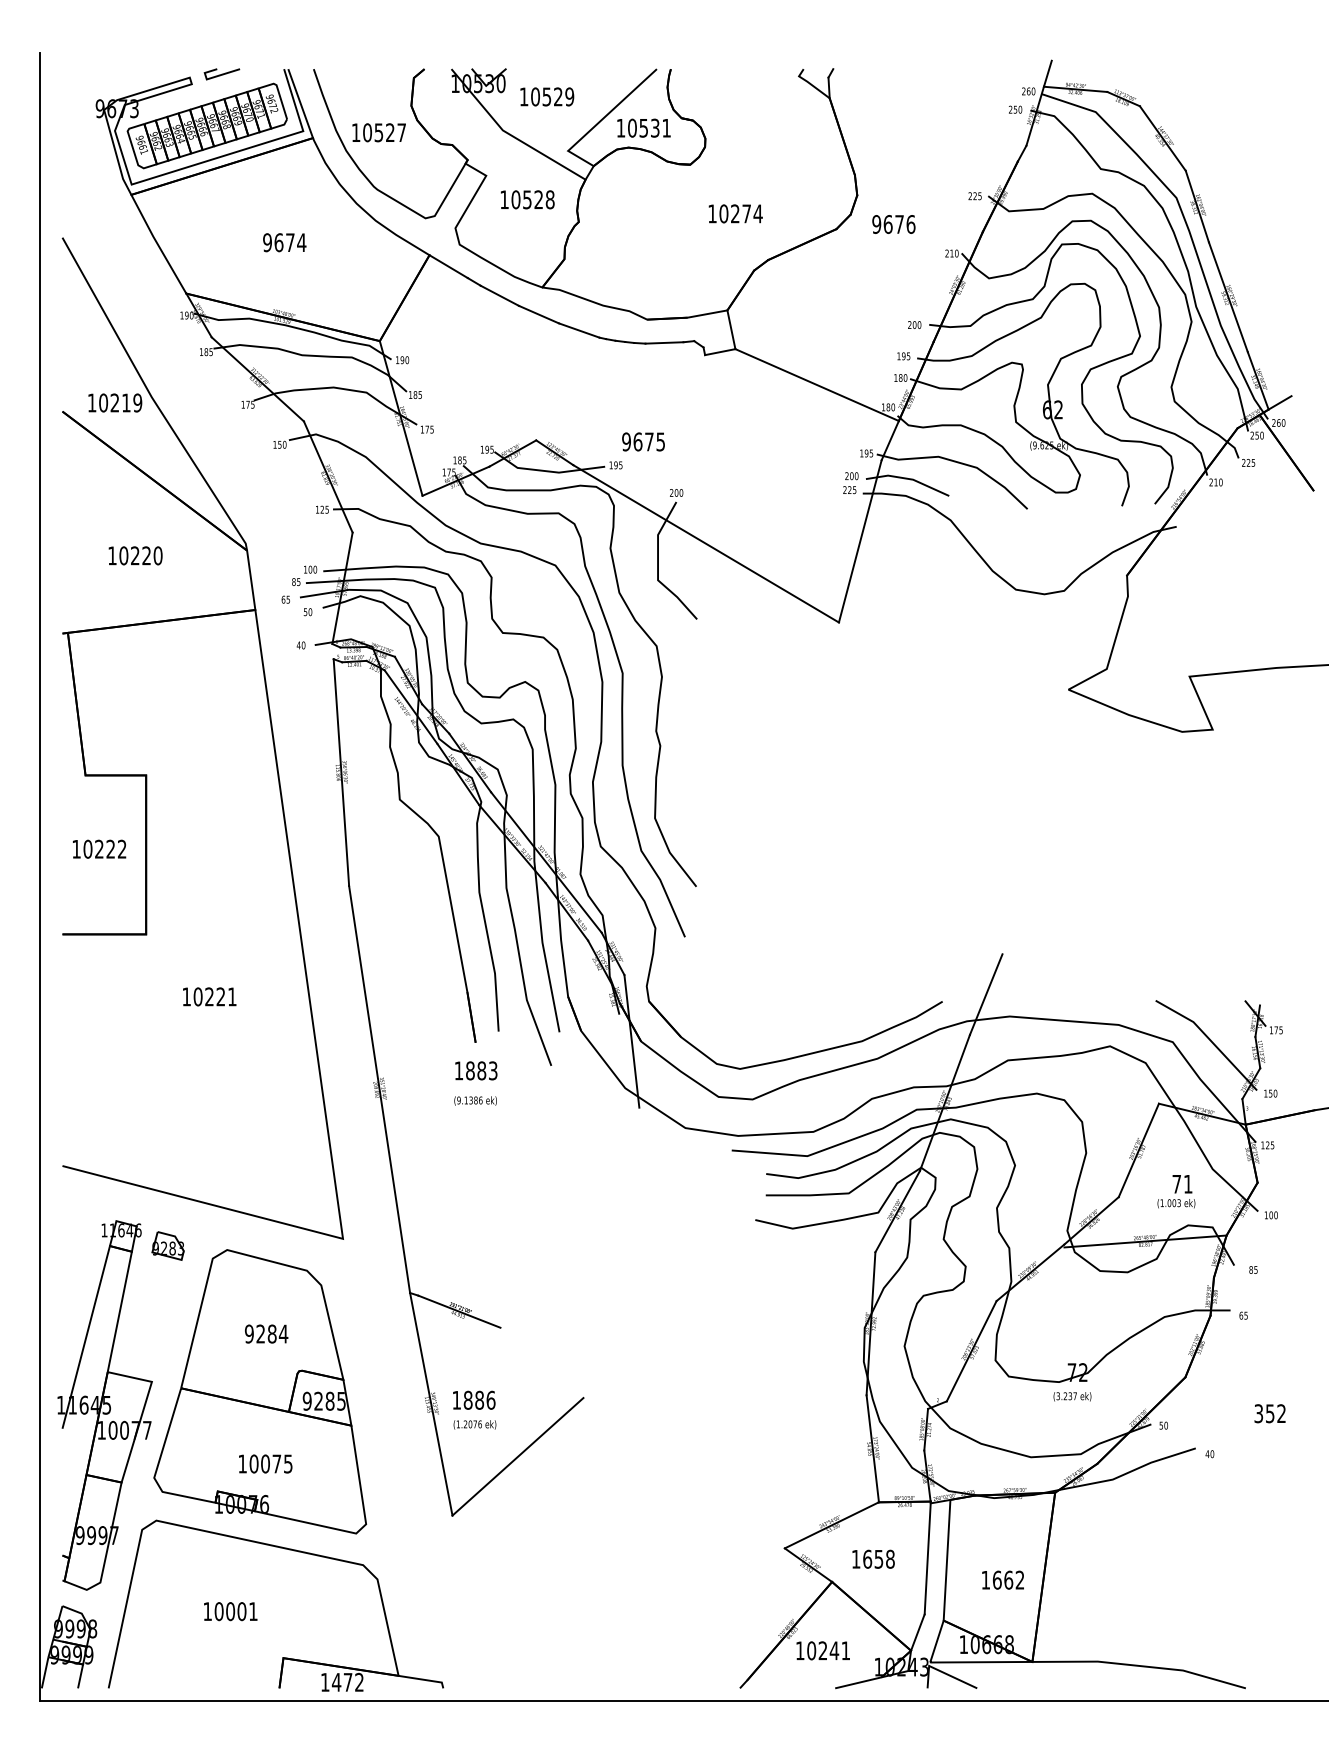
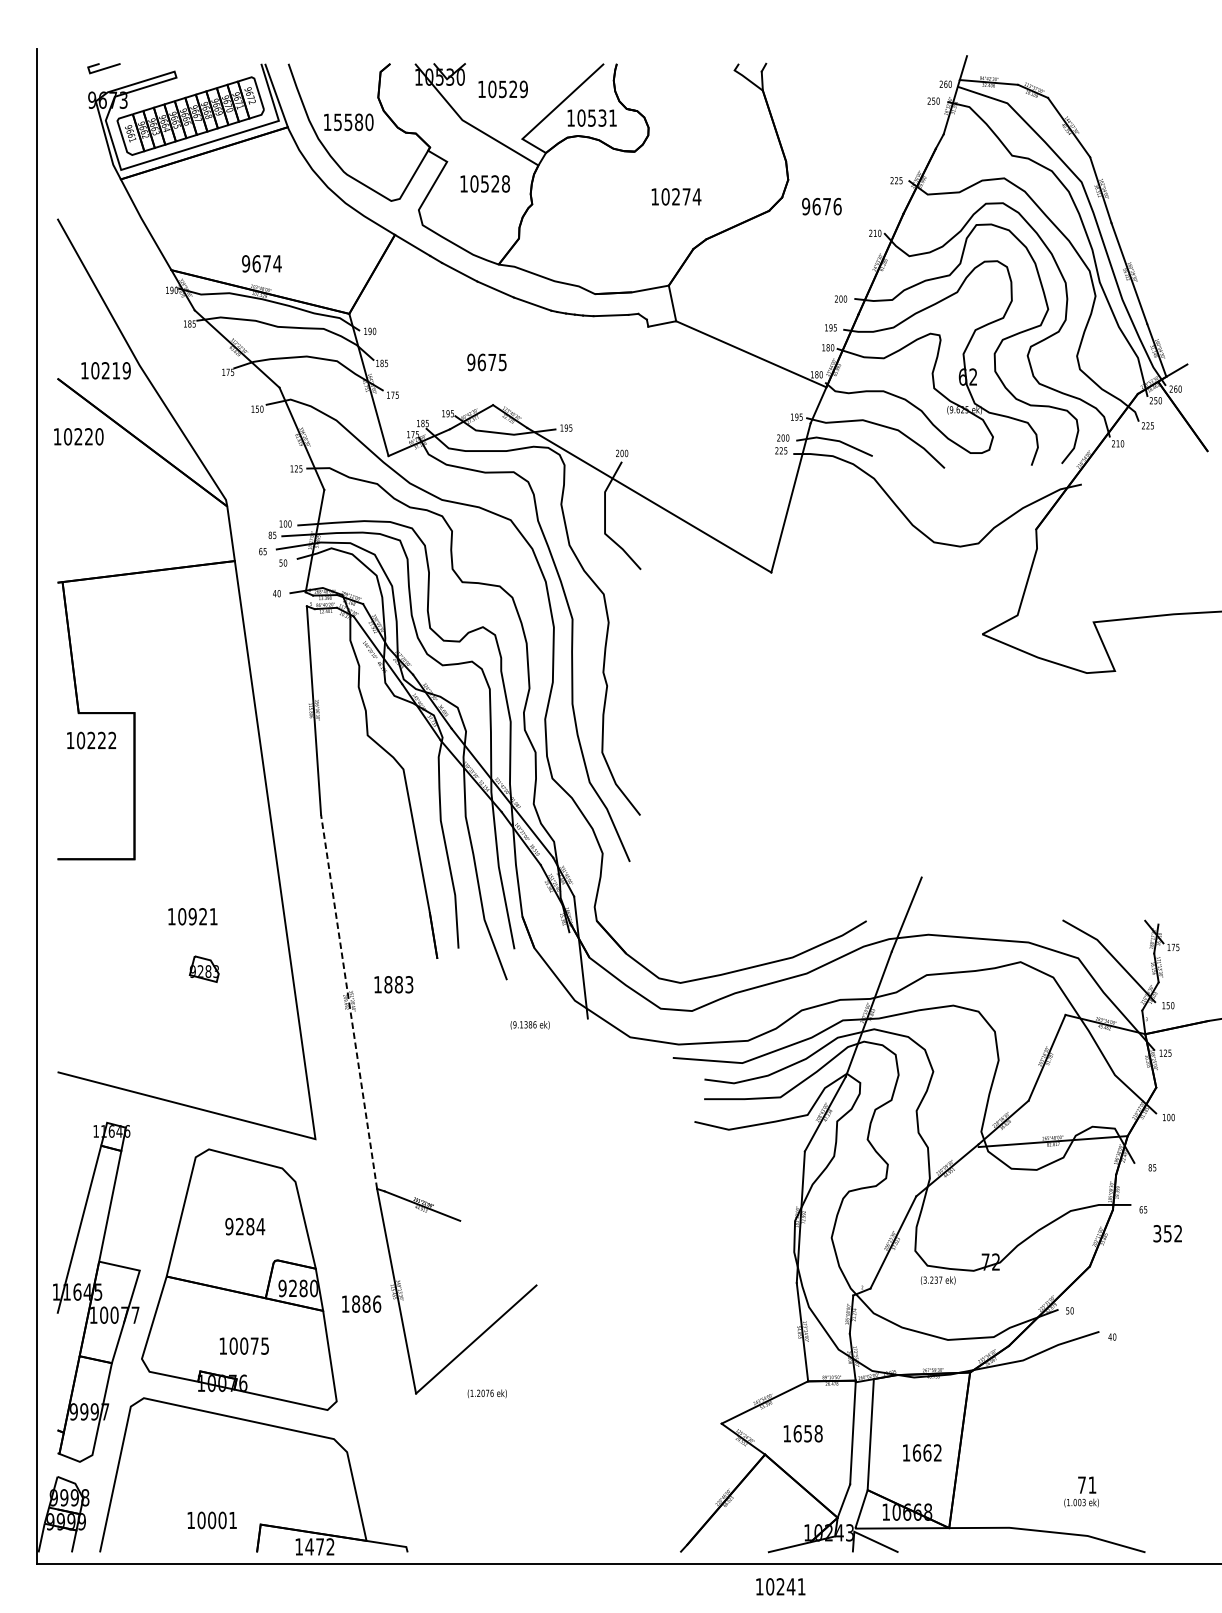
line: (221, 74) -> (103, 68), moved
text: (384, 132) -> (353, 122), 10527 -> 15580
text: (284, 242) -> (261, 263), moved
text: (643, 441) -> (486, 362), moved
text: (135, 555) -> (78, 436), moved
text: (99, 848) -> (91, 739), moved
text: (209, 996) -> (192, 916), 10221 -> 10921
text: (476, 1070) -> (394, 984), moved
line: (379, 1089) -> (348, 1001), solid -> dashed
text: (475, 1100) -> (530, 1024), moved
text: (1176, 1191) -> (1081, 1491), moved
part: (167, 1245) -> (203, 968), moved
text: (1072, 1396) -> (938, 1280), moved
text: (474, 1399) -> (361, 1303), moved
text: (341, 1400) -> (314, 1287), 9285 -> 9280
text: (1269, 1413) -> (1167, 1233), moved
text: (474, 1424) -> (486, 1393), moved
text: (230, 1611) -> (212, 1520), moved
text: (822, 1650) -> (780, 1586), moved

